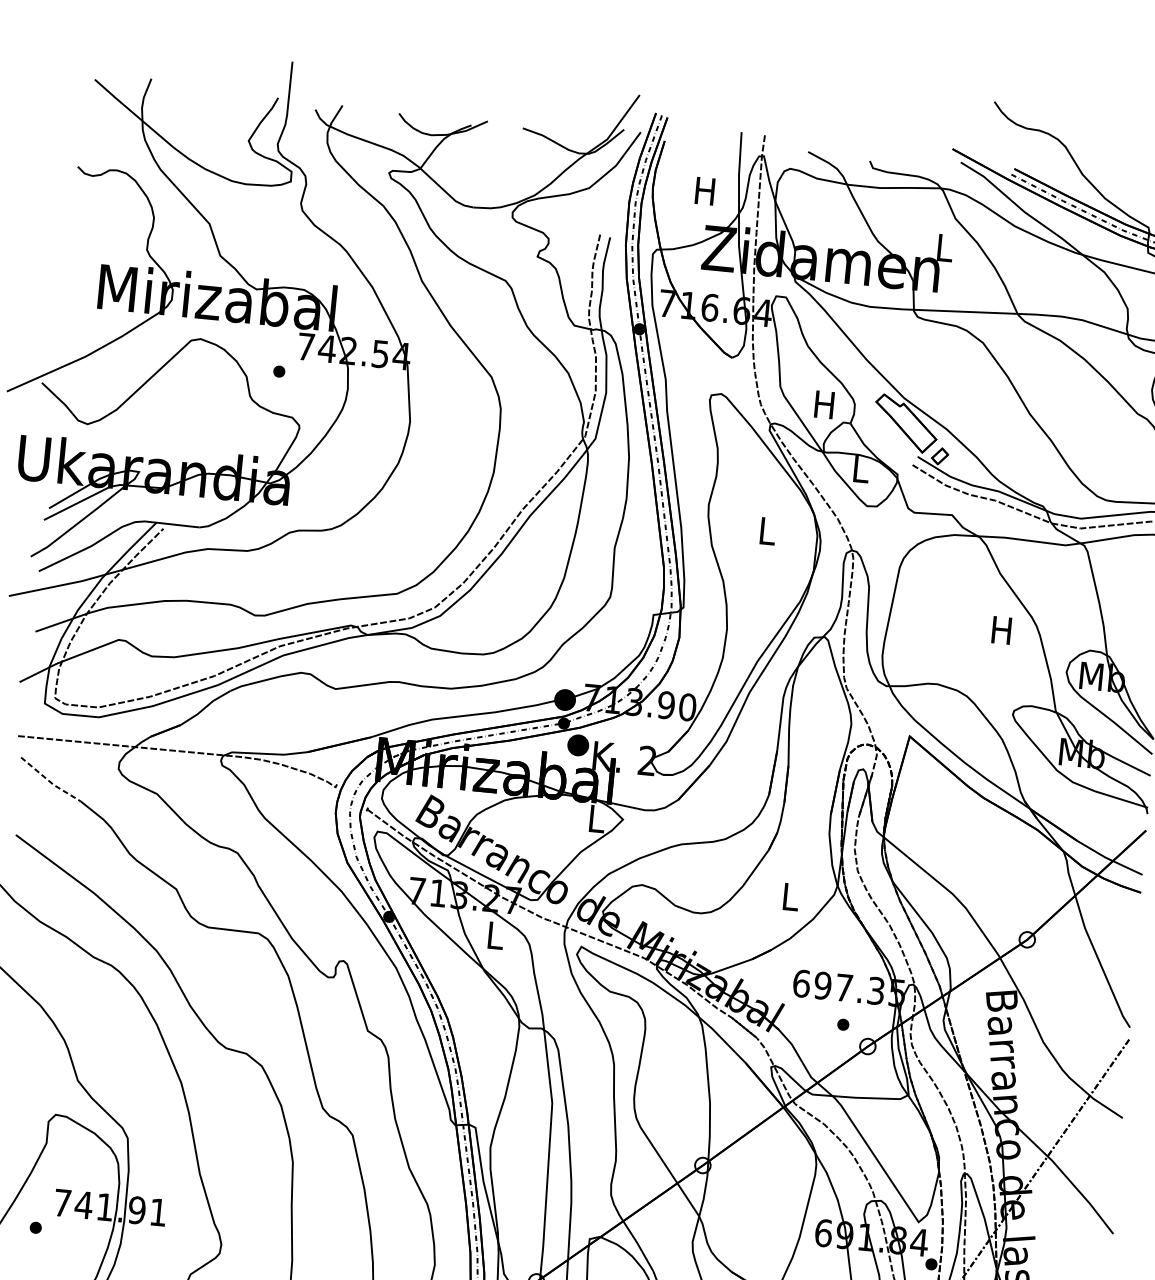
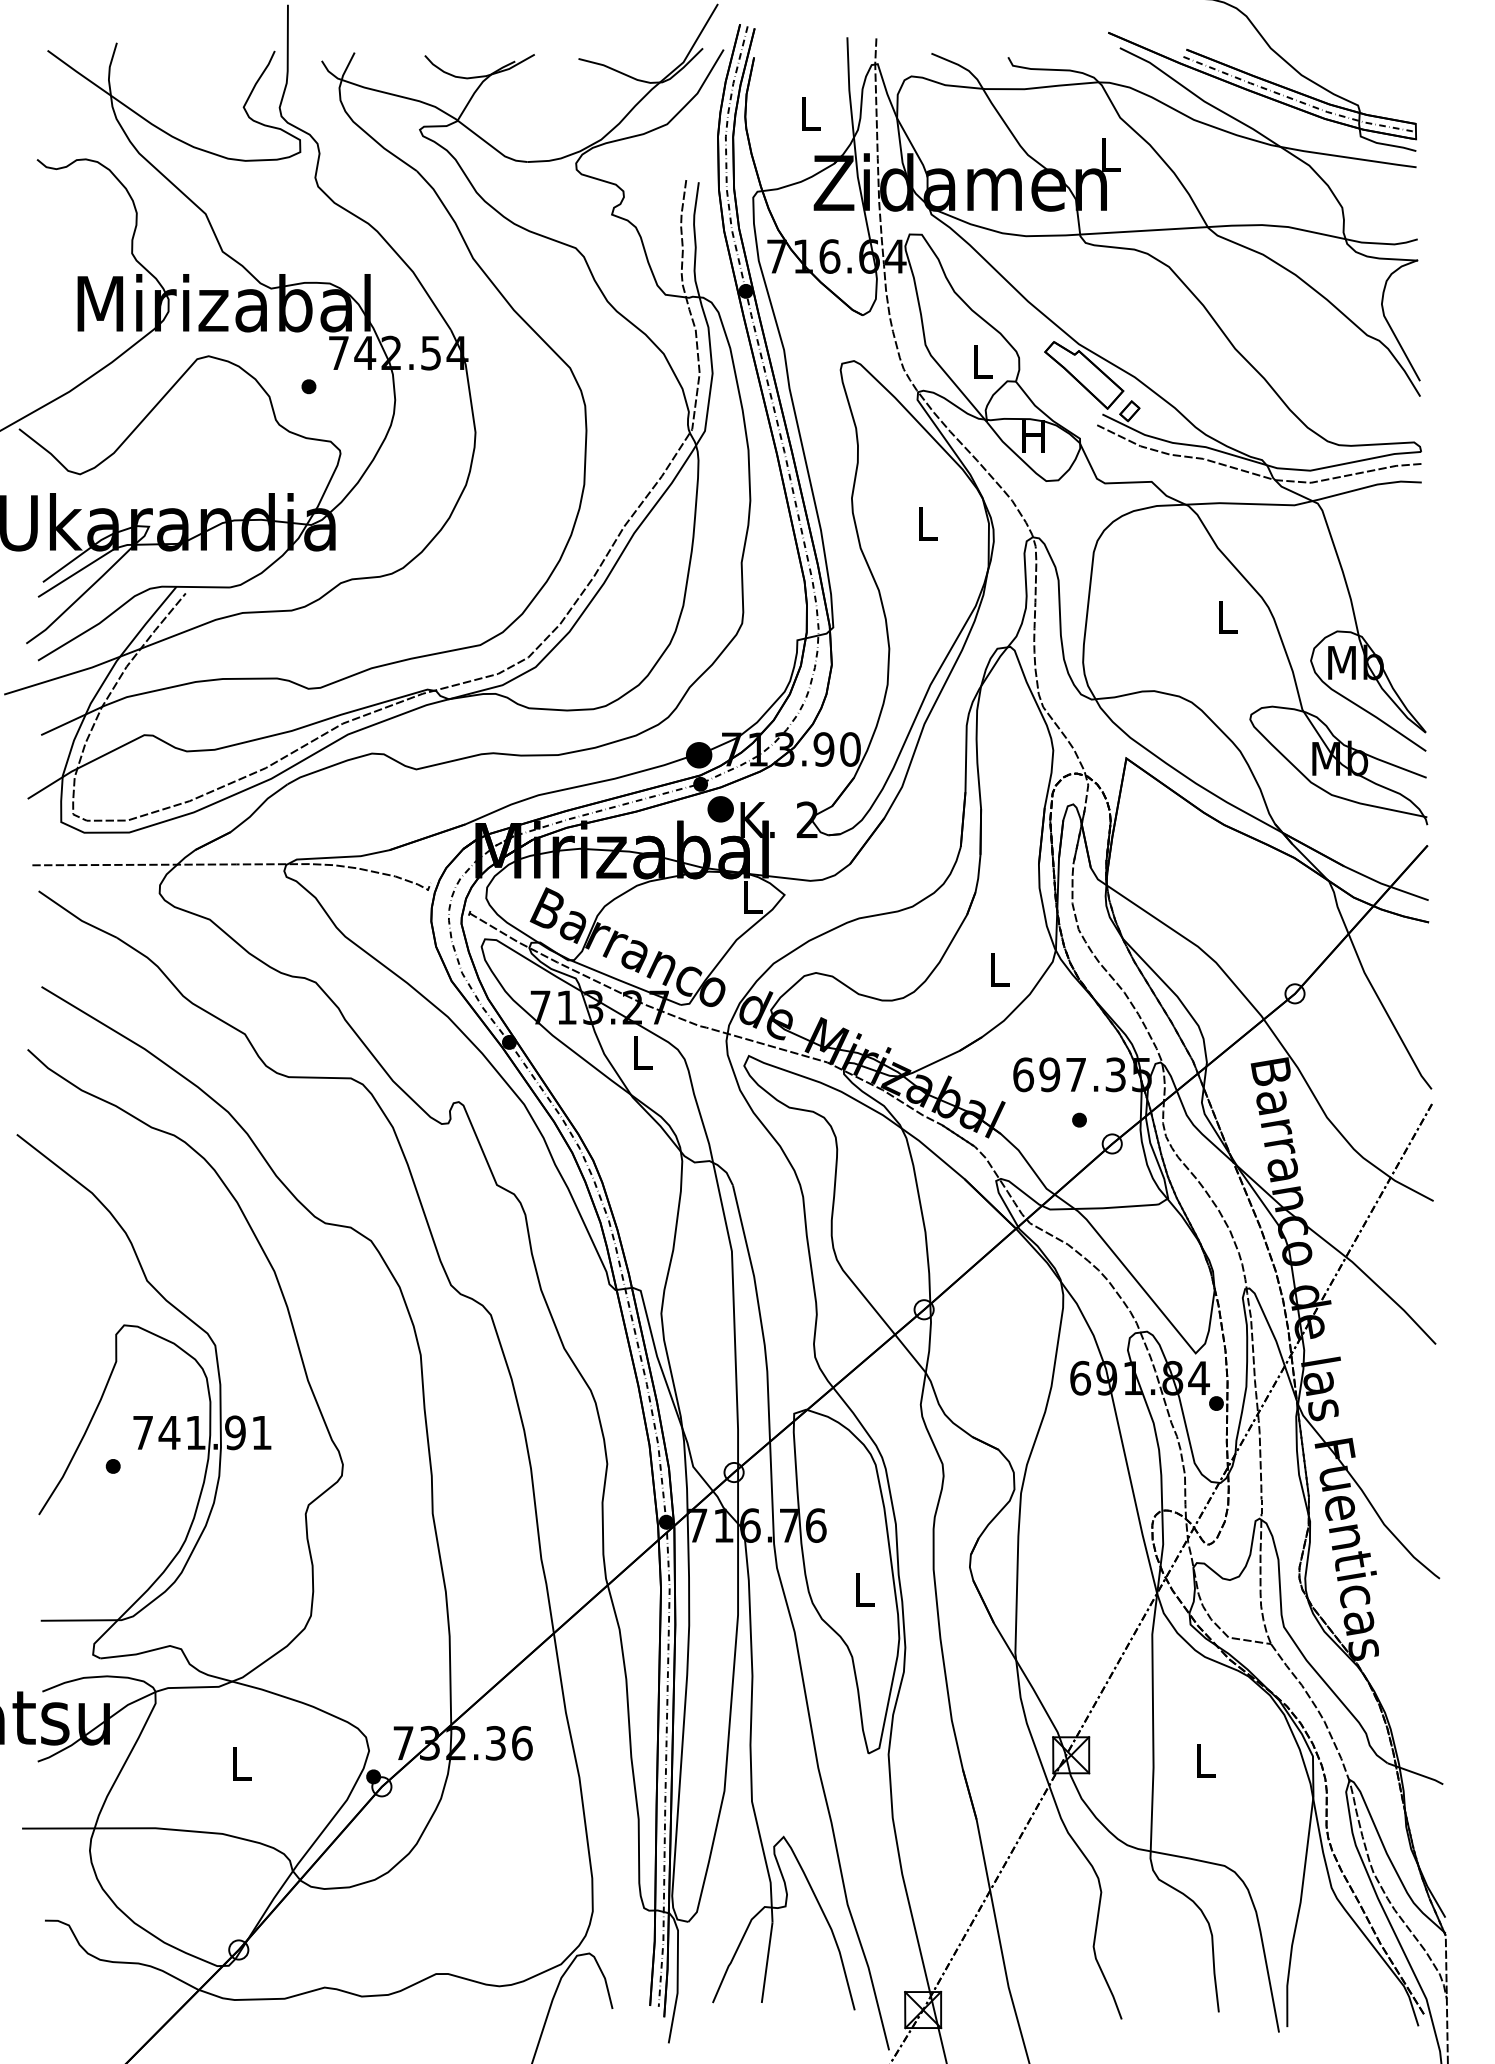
text: (705, 190) -> (809, 113), H -> L
text: (824, 404) -> (981, 361), H -> L
text: (860, 469) -> (1033, 436), L -> H
text: (1001, 630) -> (1226, 617), H -> L
line: (50, 781) -> (77, 917), dashed -> solid

